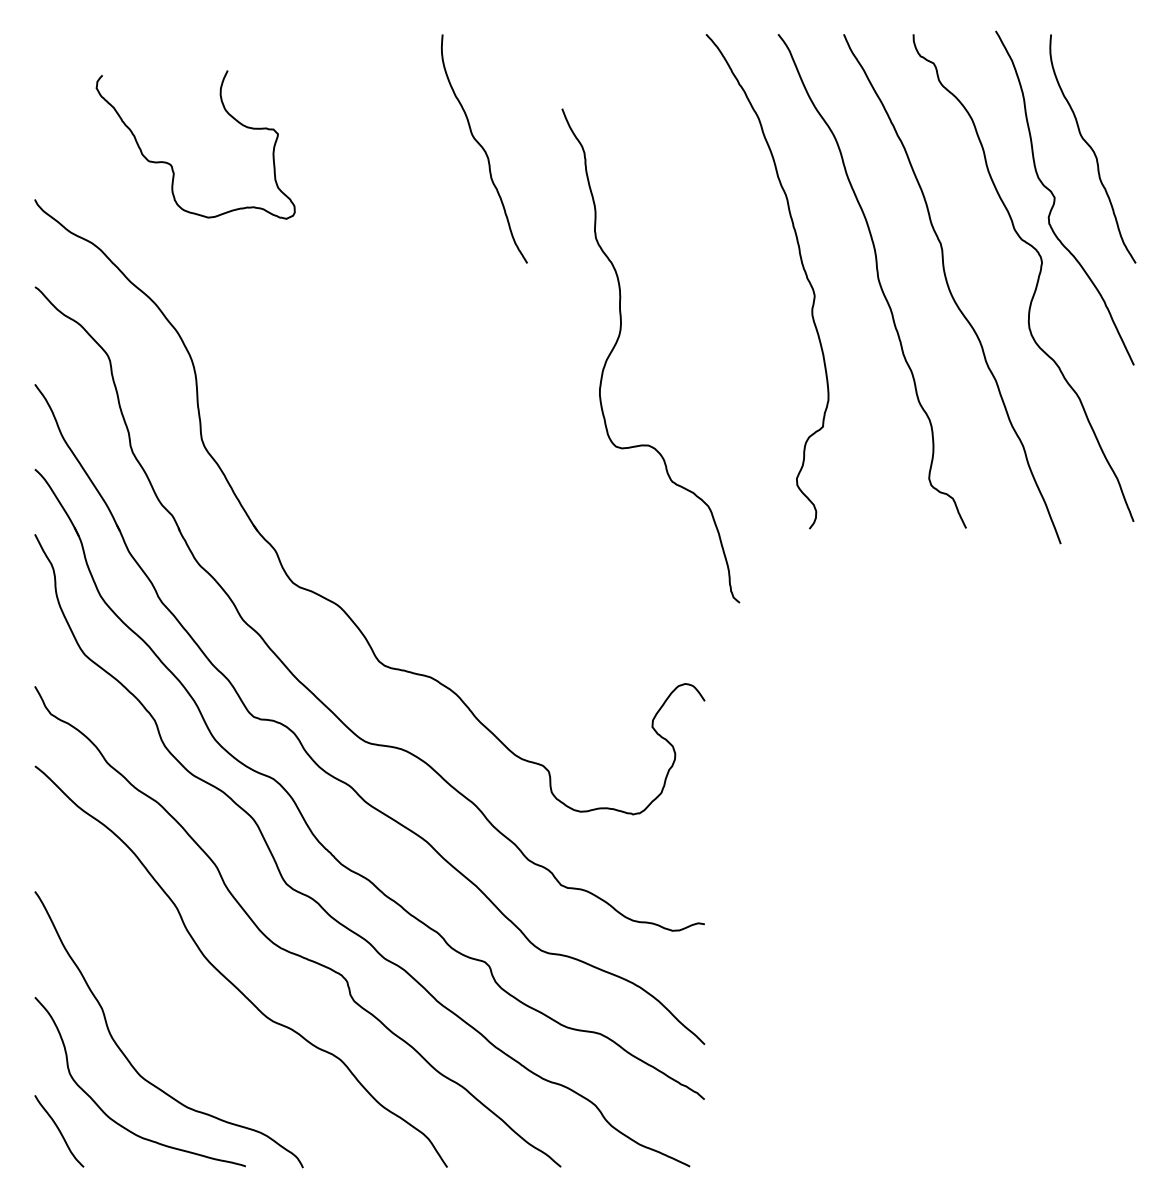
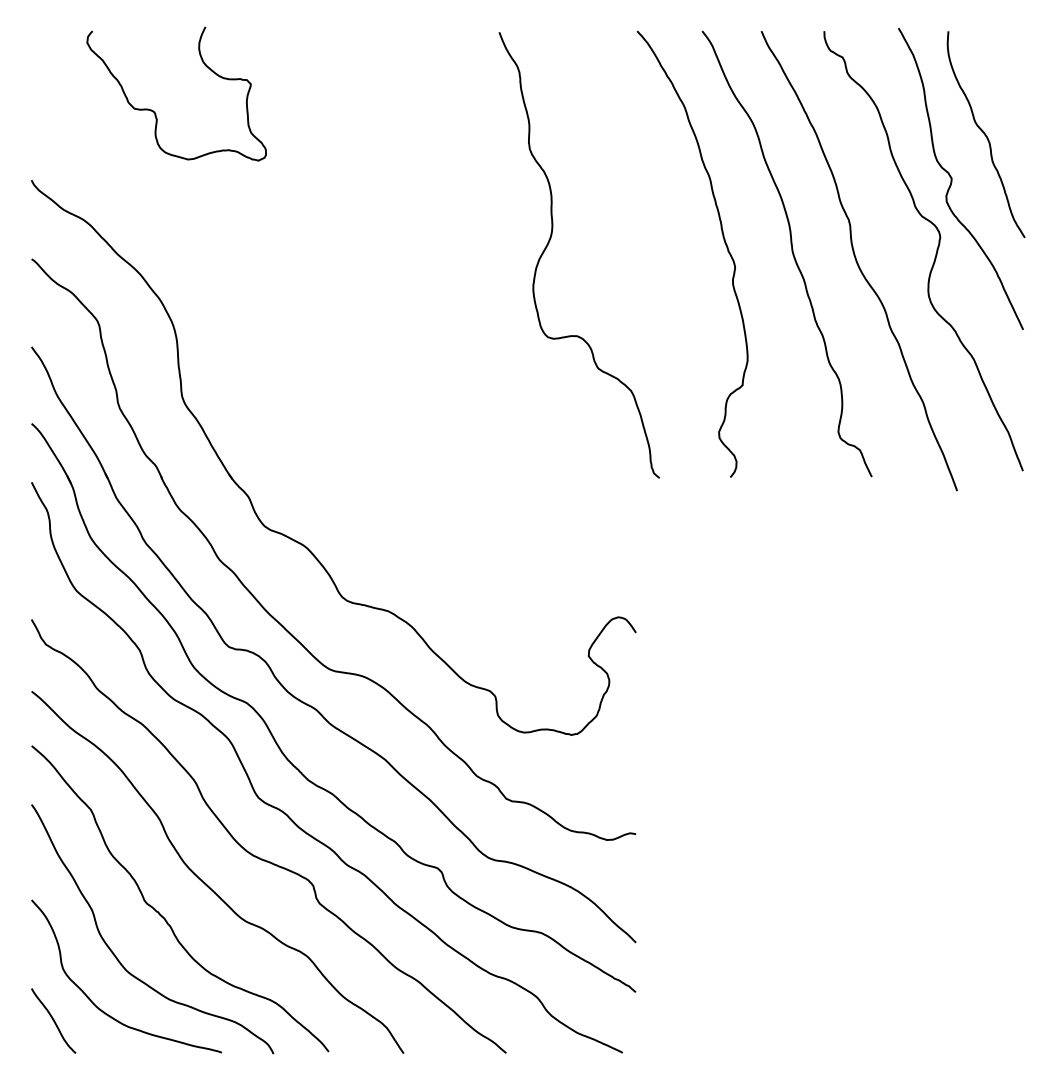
curve: (483, 148) -> (436, 134), removed
curve: (173, 166) -> (156, 113), moved
curve: (617, 342) -> (549, 243), moved
curve: (180, 1014) -> (162, 915), added

